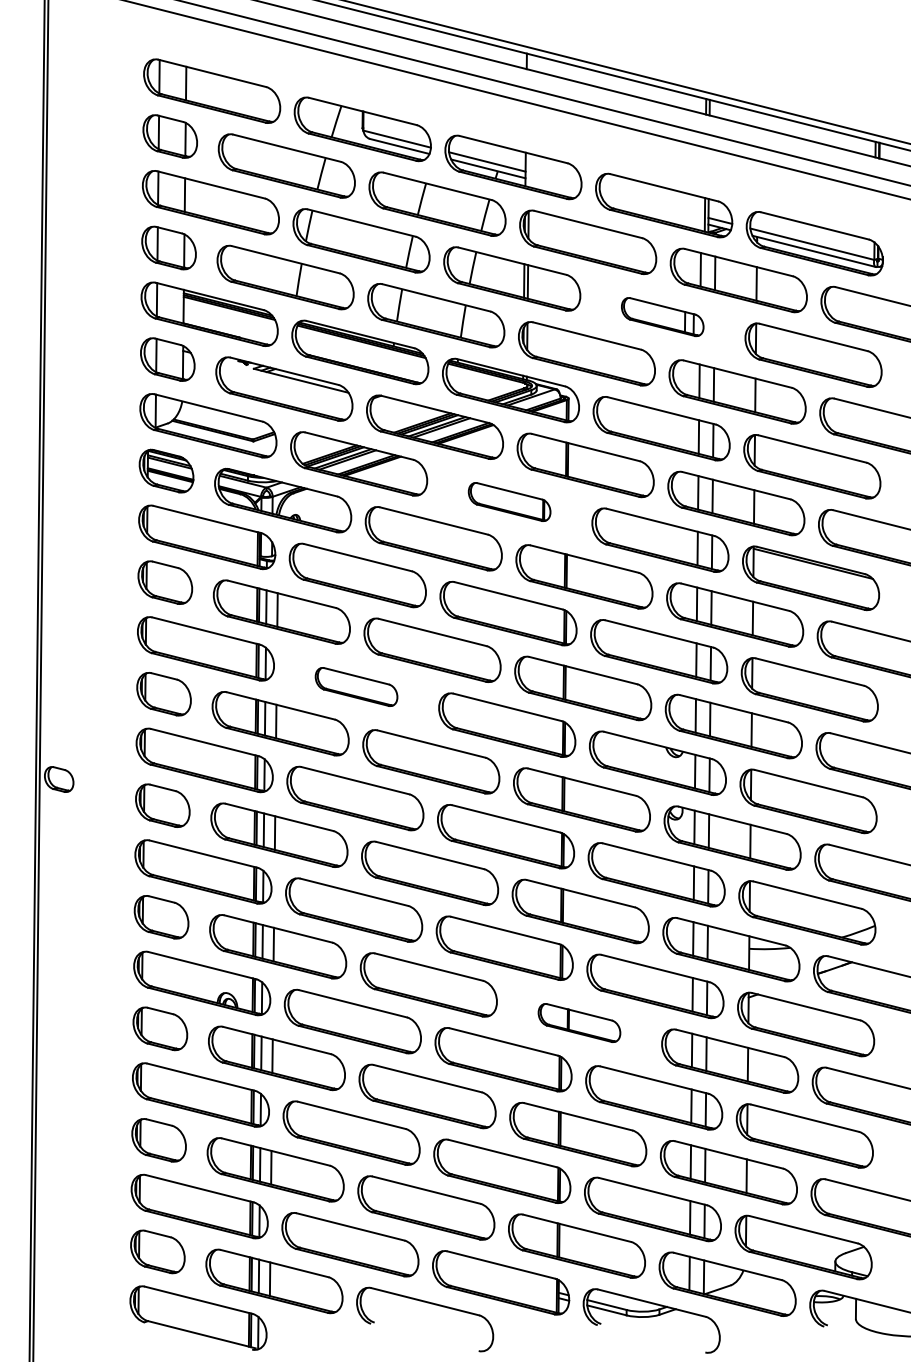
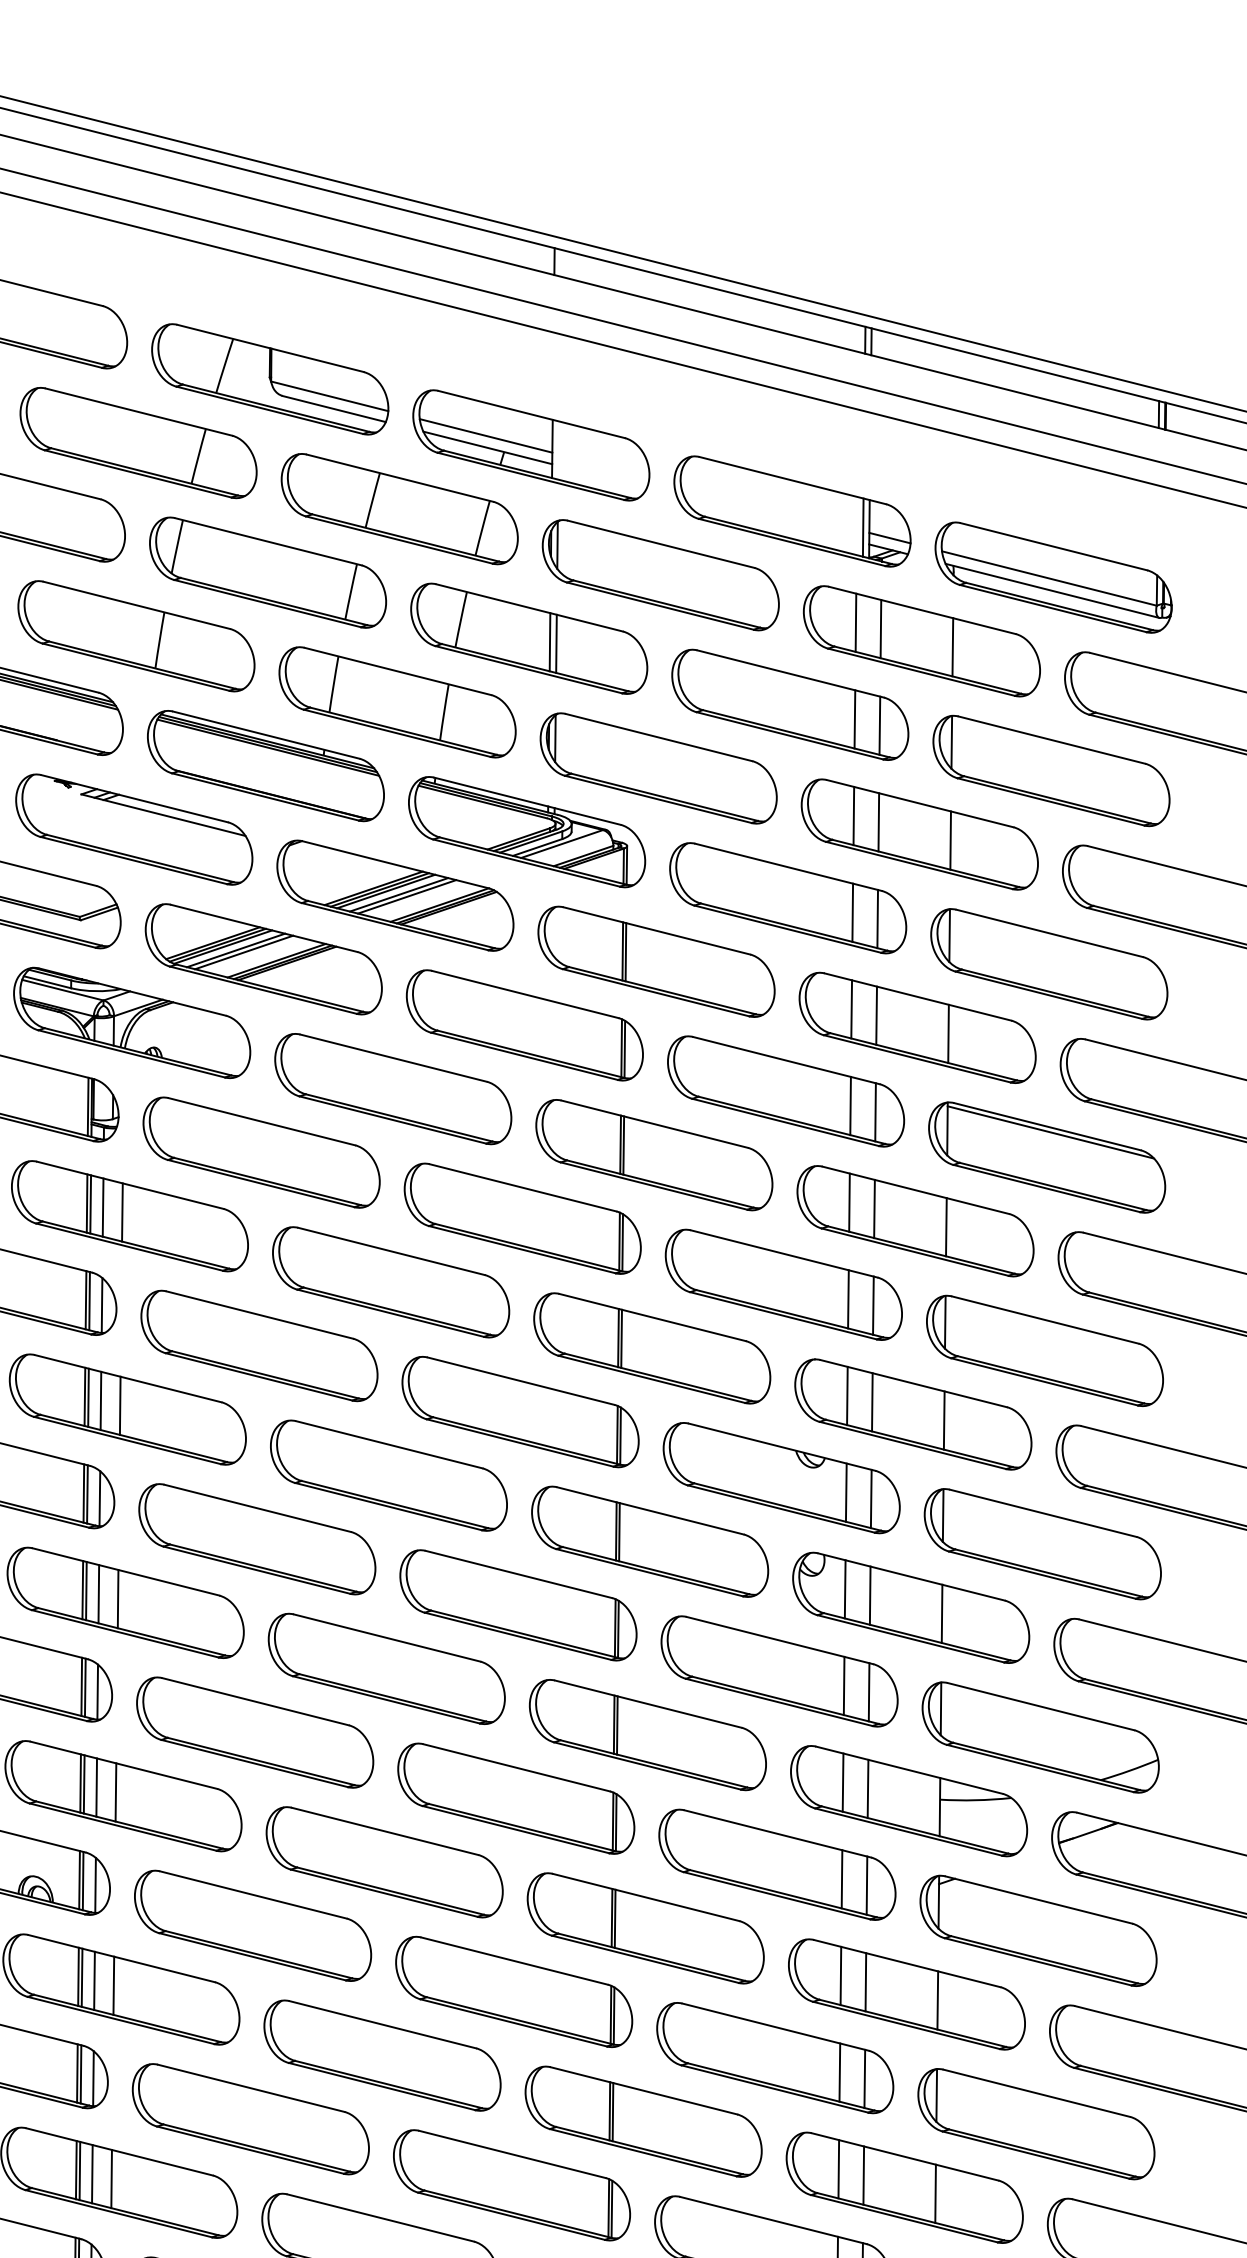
part: (662, 316) -> (789, 703), size x1.67
part: (509, 501) -> (524, 1024), size x1.67
part: (356, 686) -> (259, 1345), size x1.67
part: (579, 1022) -> (645, 1927), size x1.67

